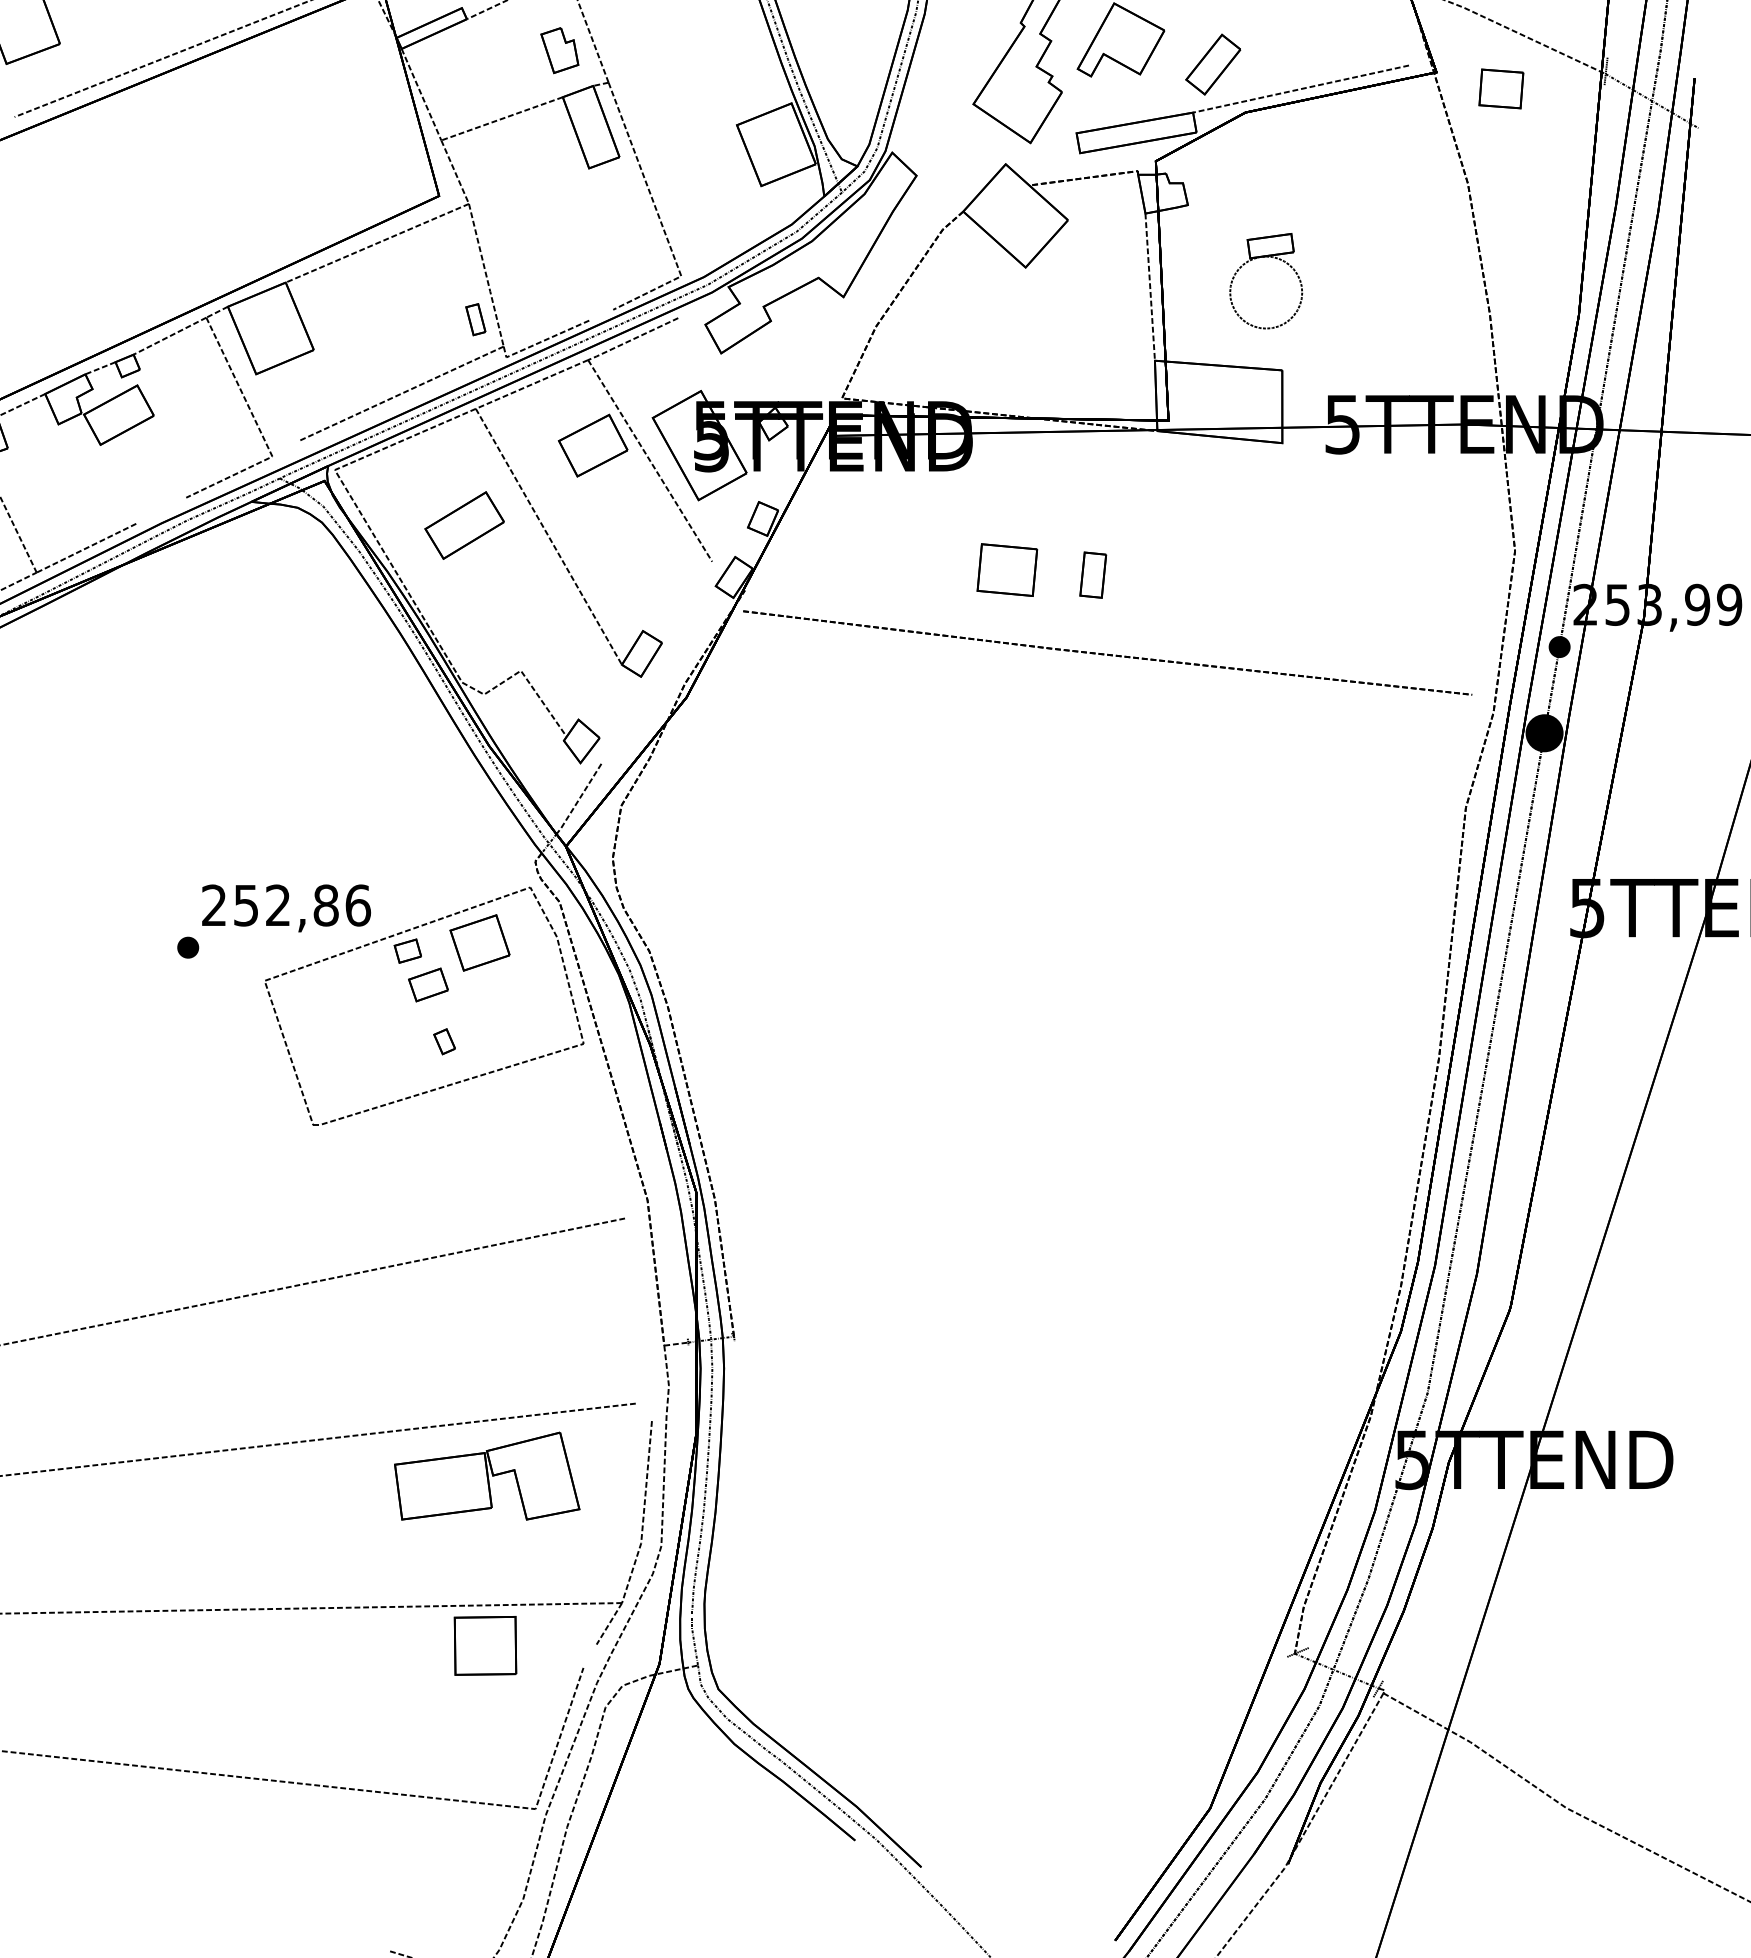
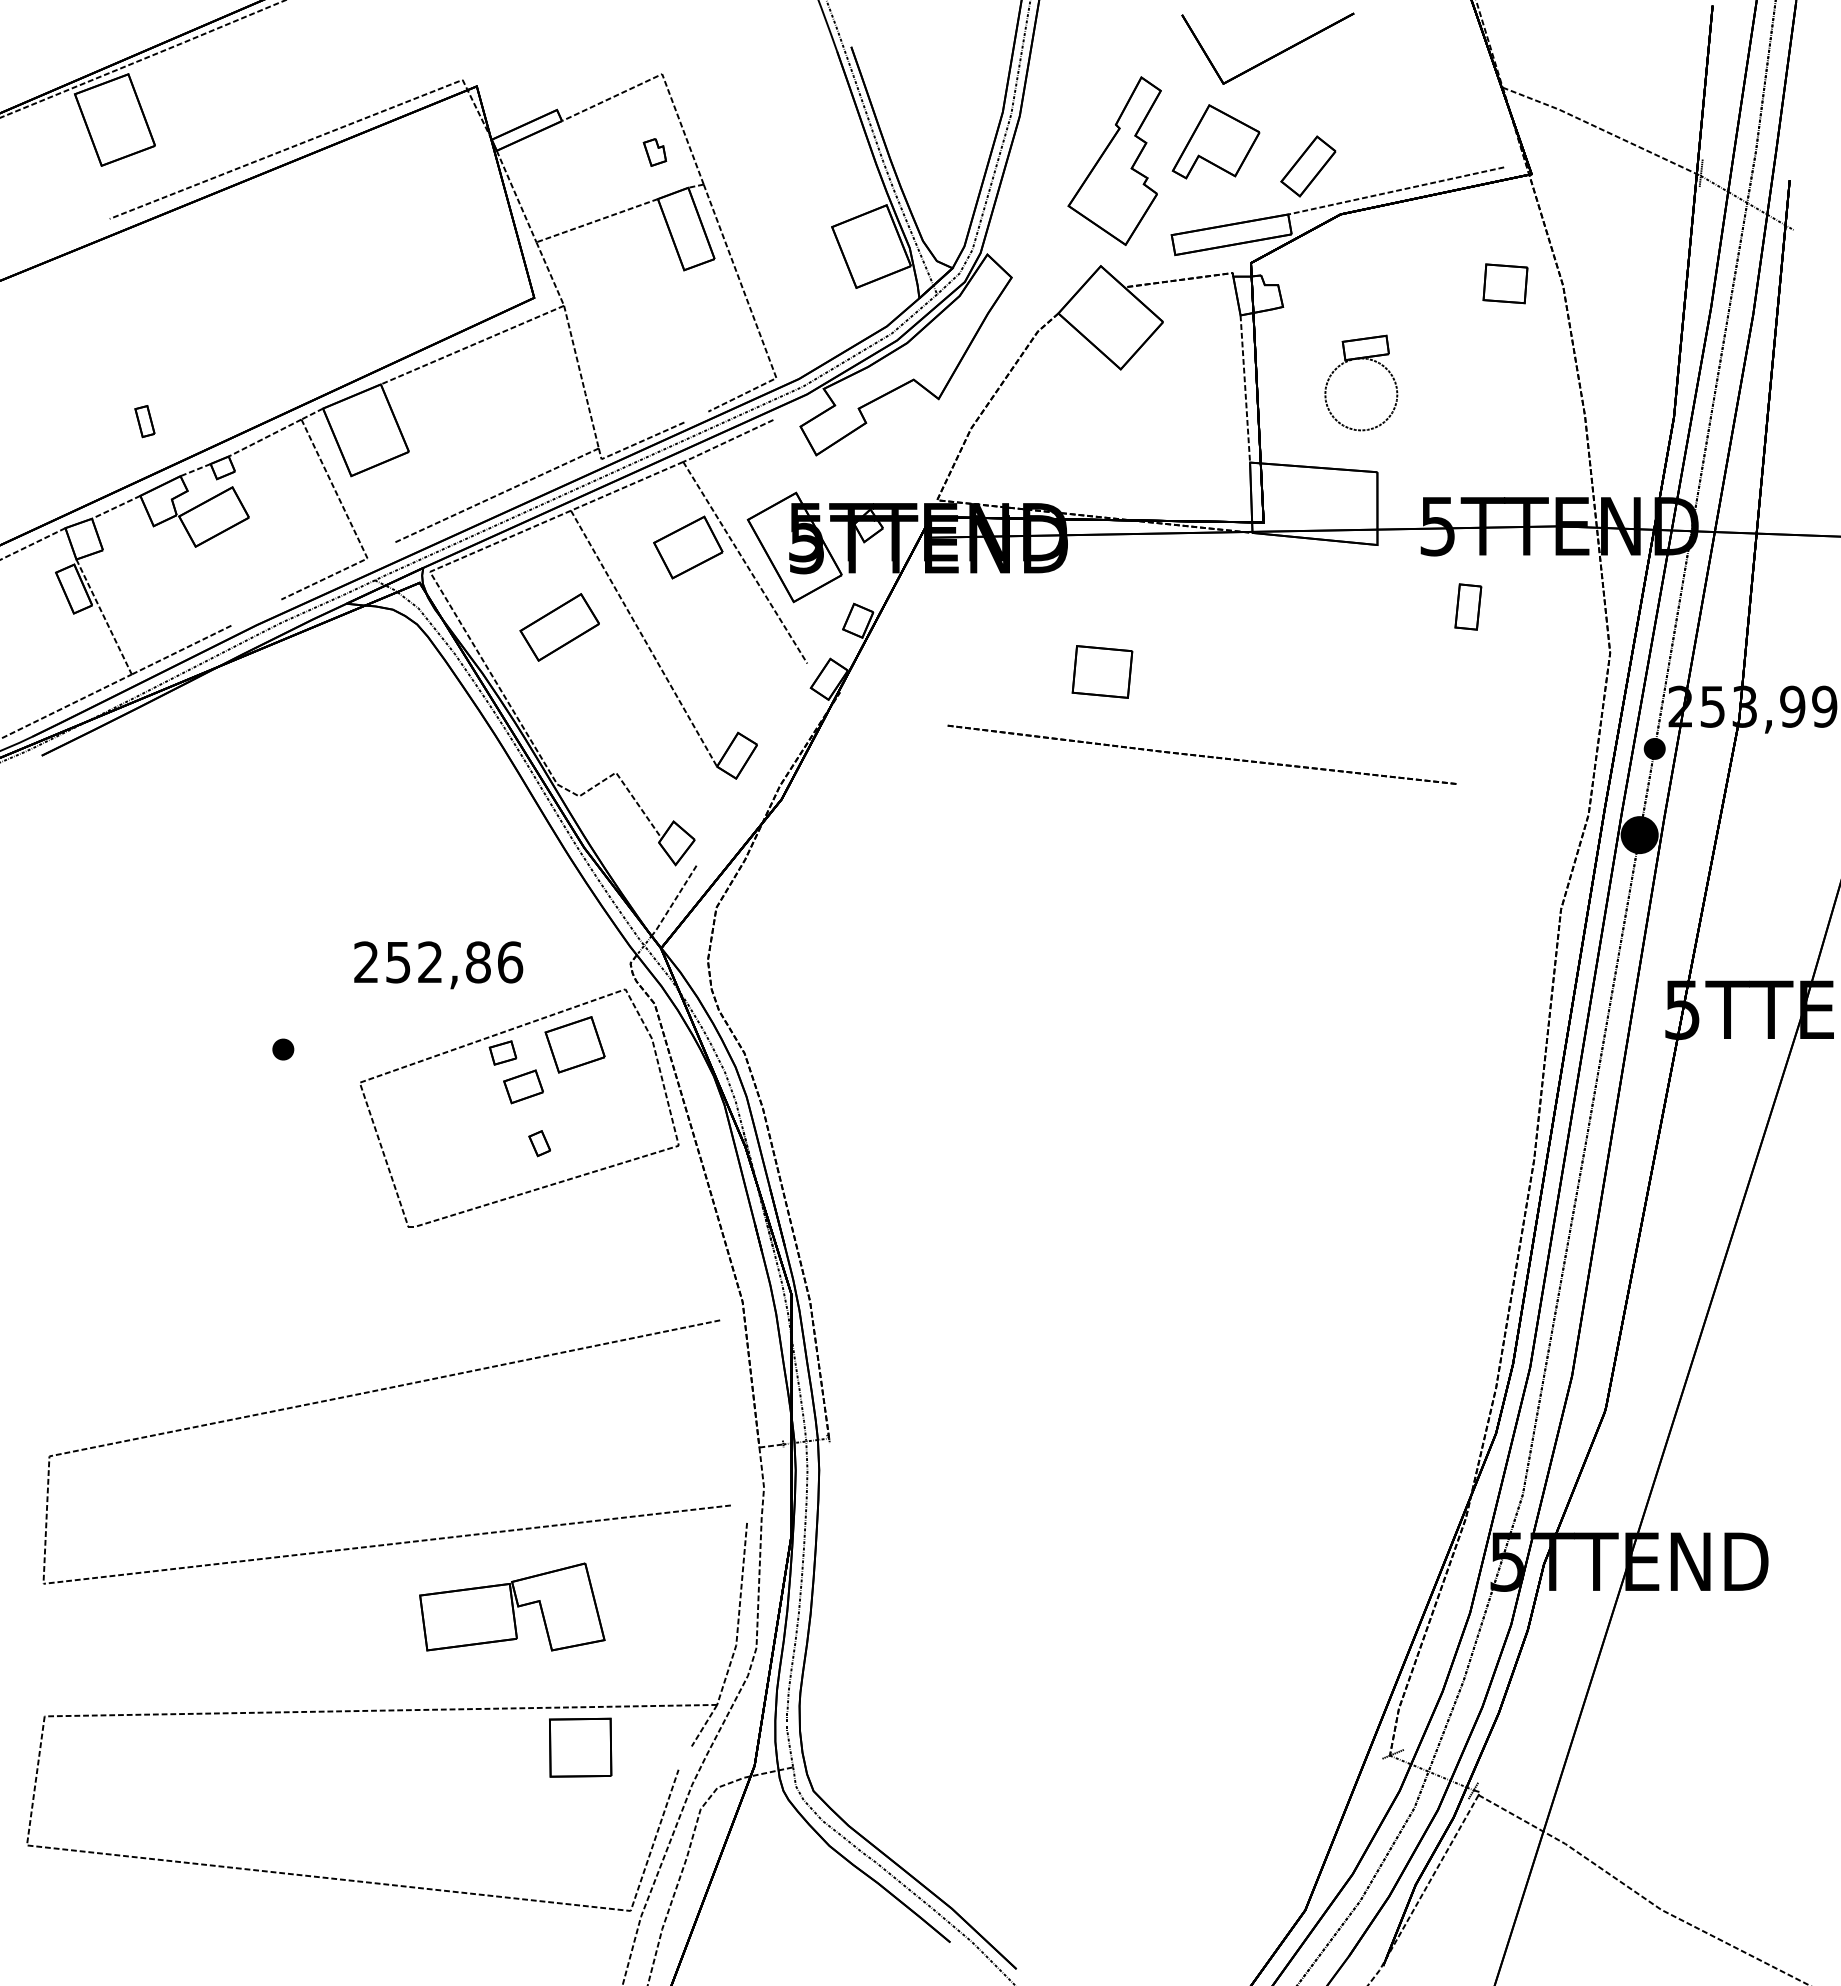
part: (559, 50) -> (654, 152), size x0.6
part: (1501, 88) -> (1505, 283), moved
part: (475, 319) -> (144, 421), moved
part: (1093, 574) -> (1468, 606), moved
part: (1107, 652) -> (1202, 754), size x0.7
text: (286, 908) -> (438, 965), moved
part: (487, 1475) -> (512, 1606), moved

